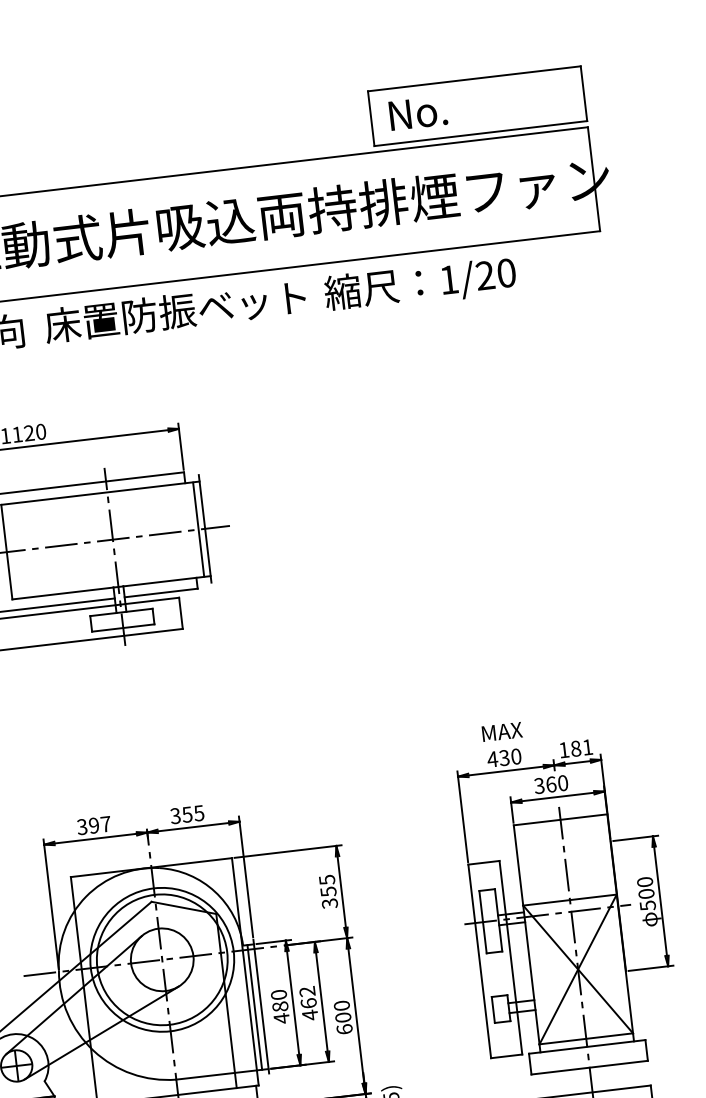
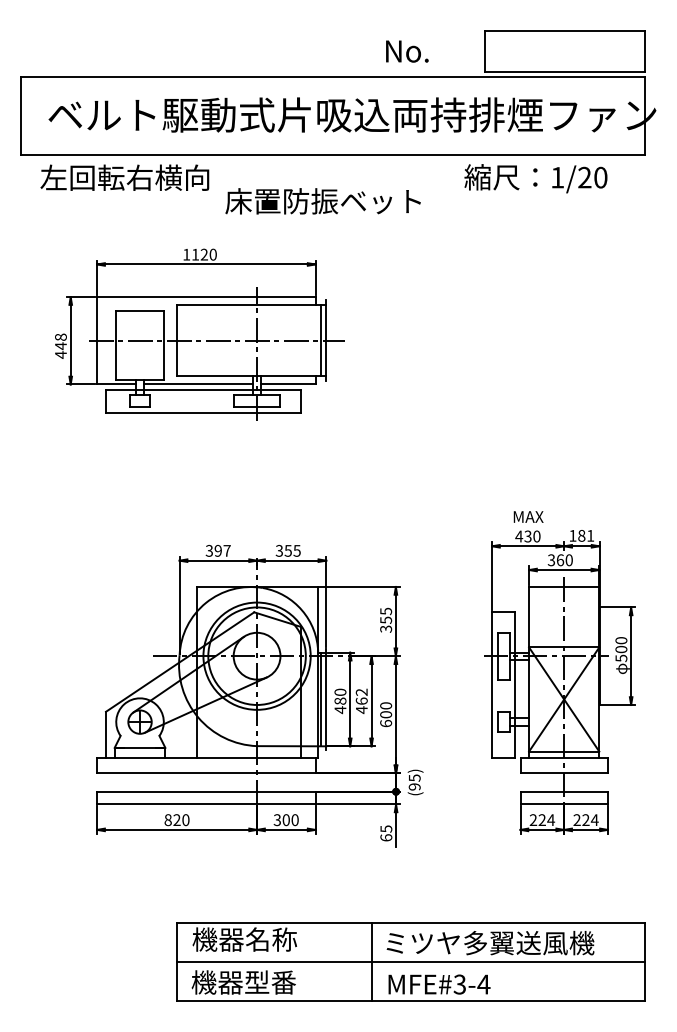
text: (418, 113) -> (407, 51), moved
text: (419, 284) -> (535, 178), moved
text: (174, 311) -> (322, 201), moved

